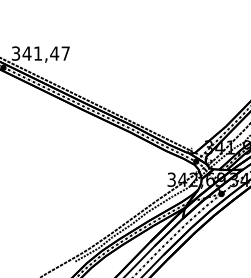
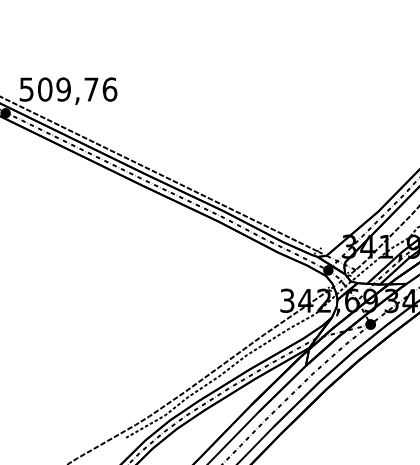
text: (41, 53) -> (69, 89), 341,47 -> 509,76

